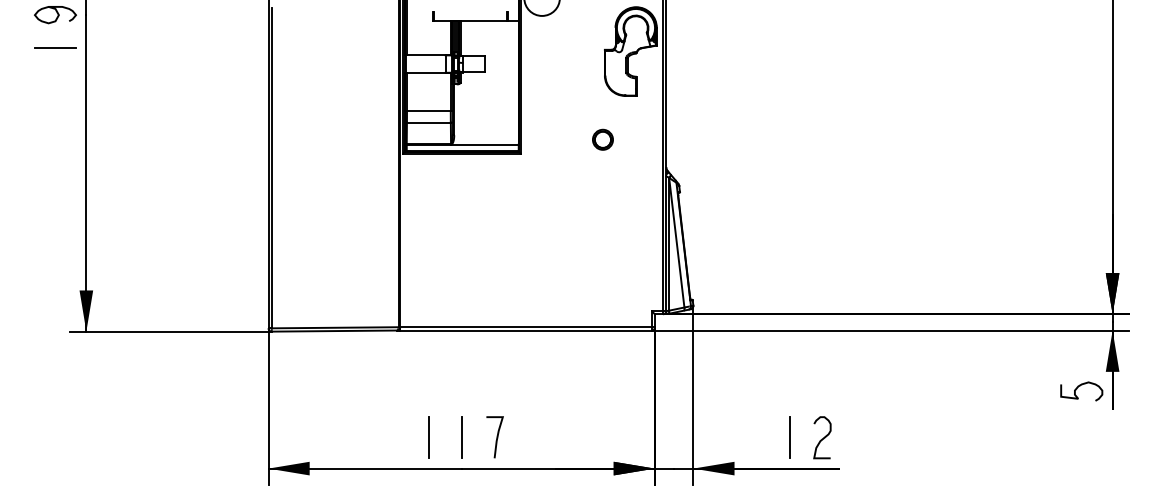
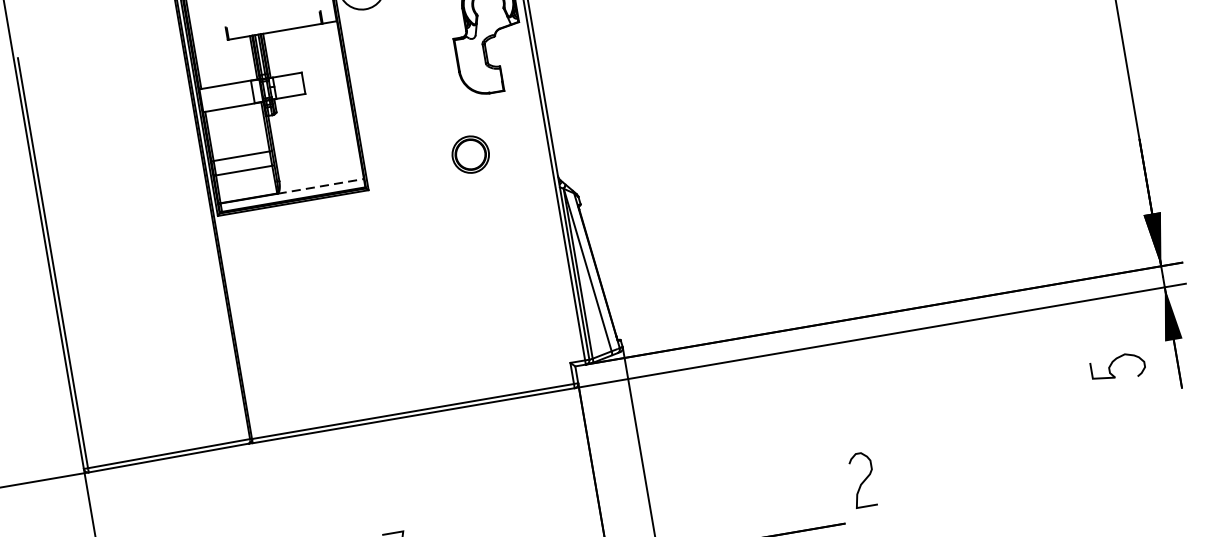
part: (602, 139) -> (470, 154), size x1.4
line: (485, 144) -> (321, 186), solid -> dashed
curve: (1077, 389) -> (1112, 365), moved
line: (789, 437) -> (774, 494), removed
curve: (823, 437) -> (864, 479), moved

